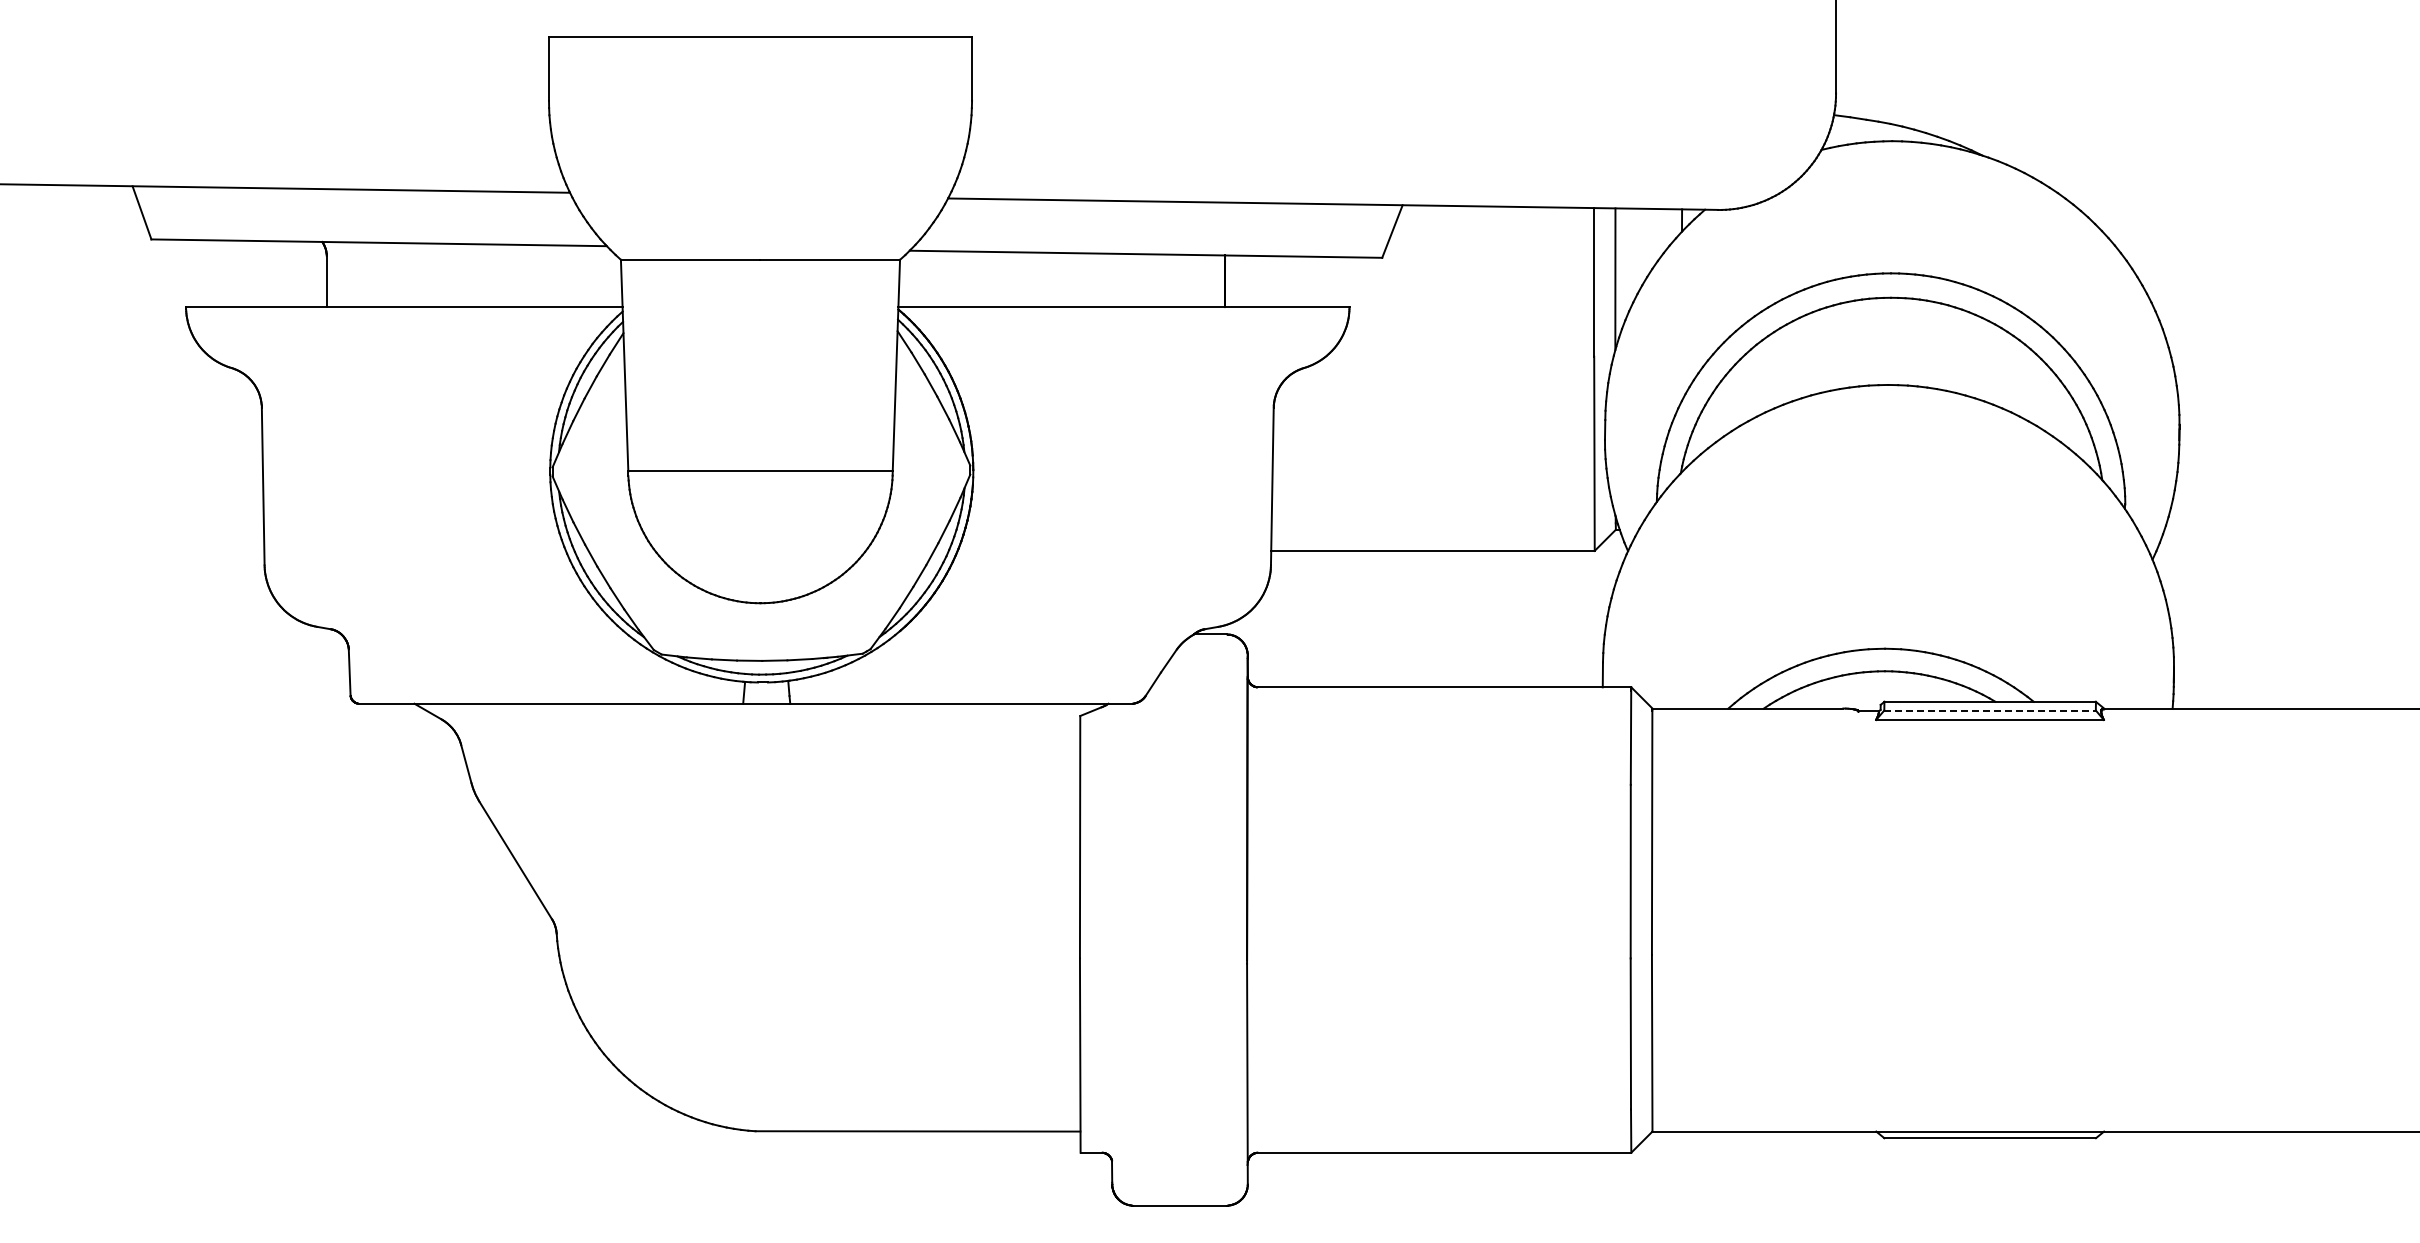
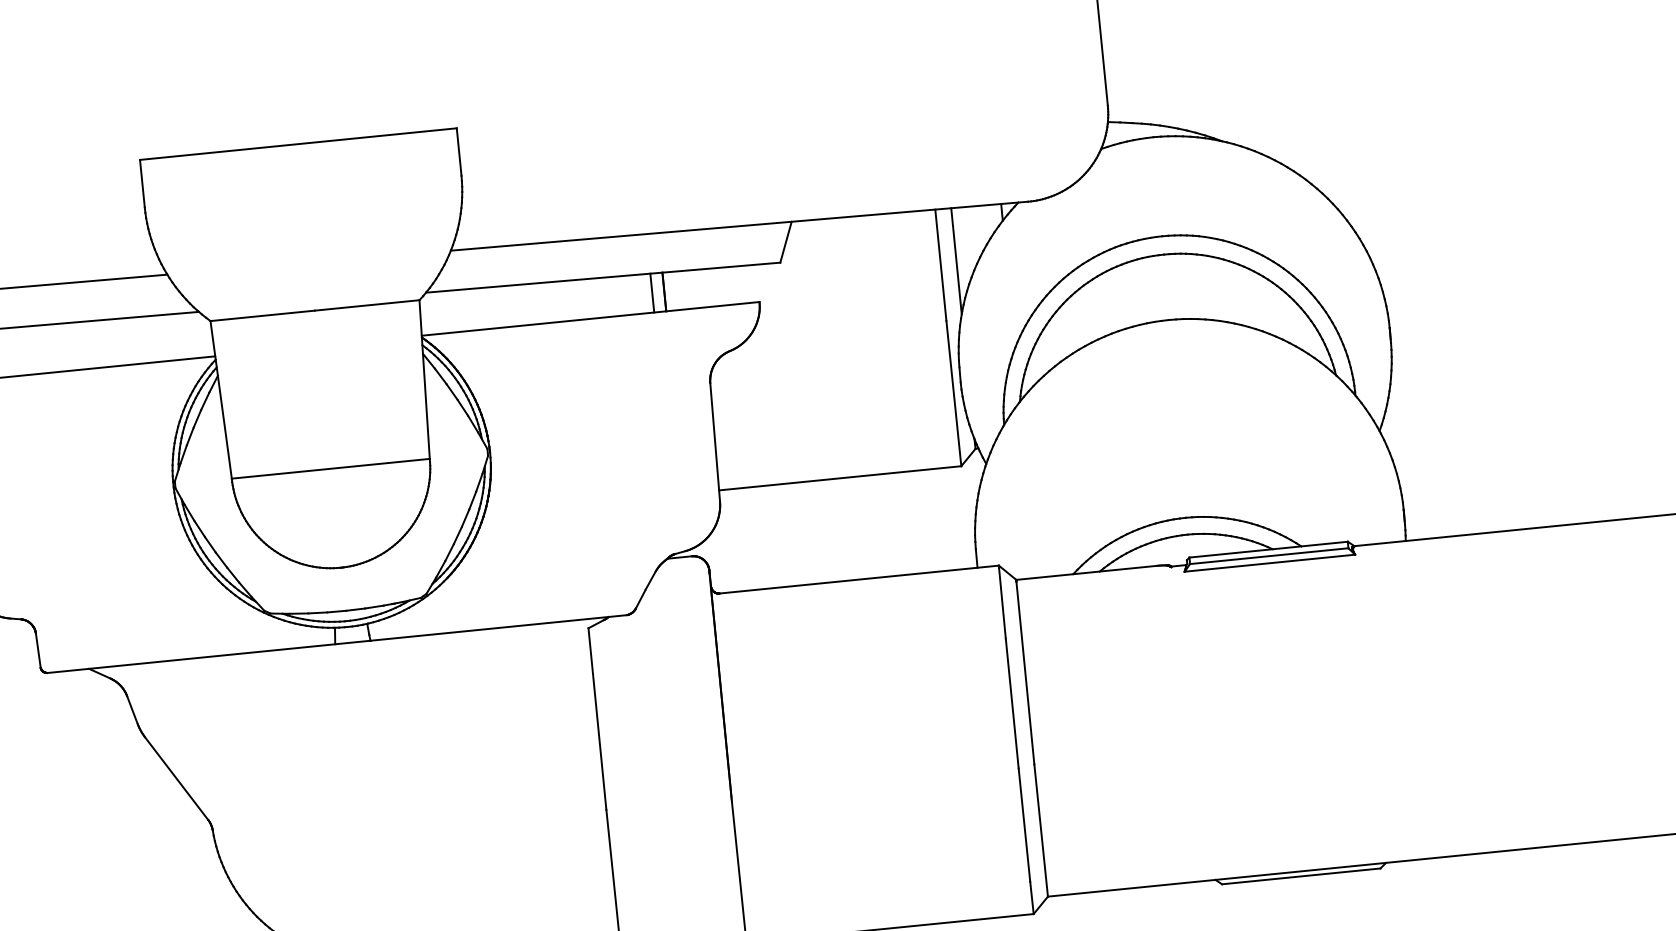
line: (1208, 281) -> (652, 293), added
line: (1990, 710) -> (1269, 556), dashed -> solid

